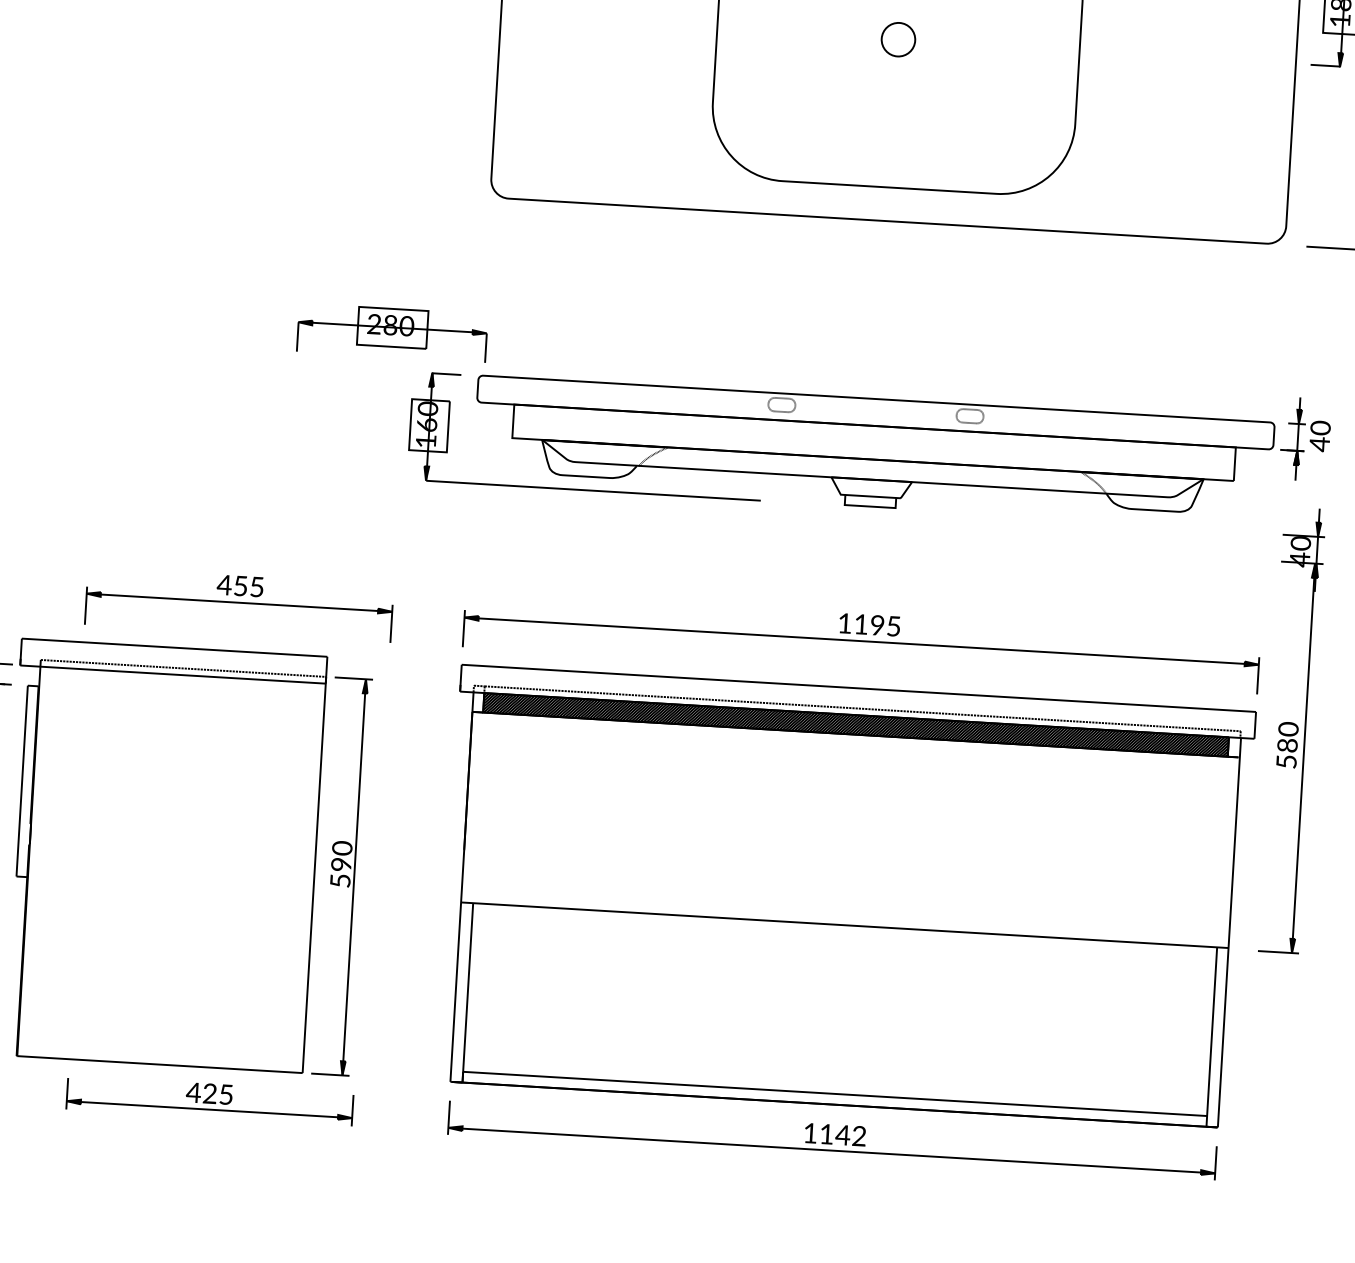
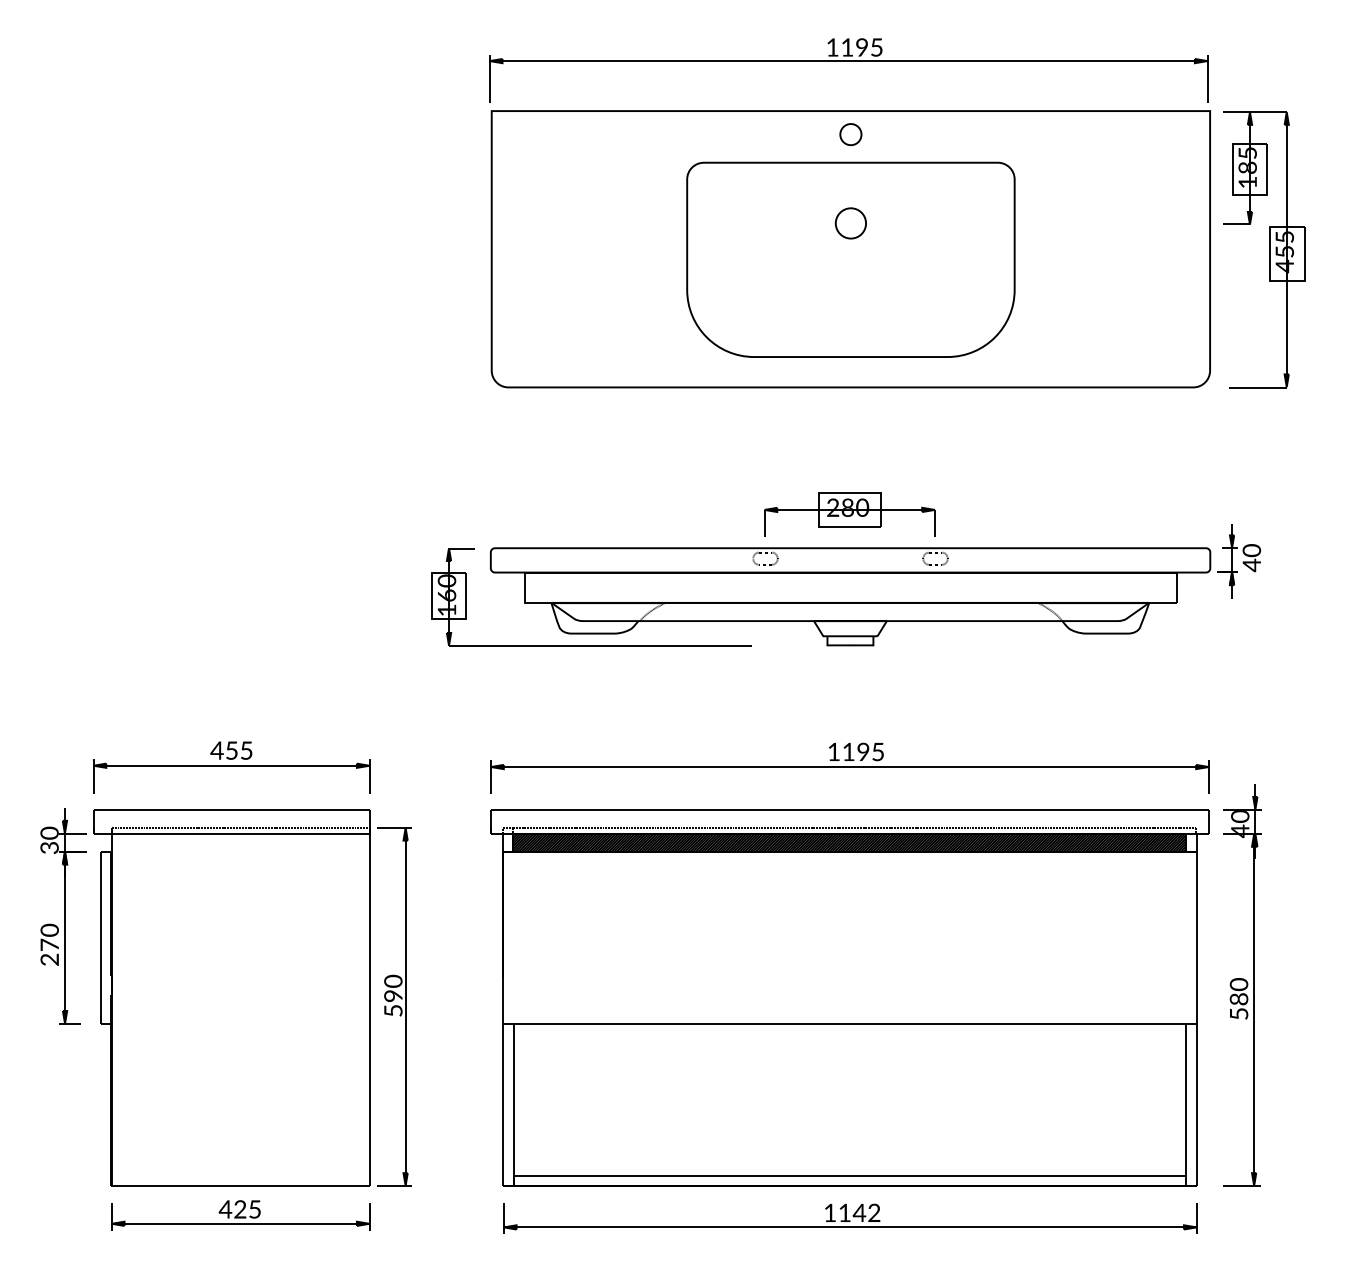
part: (391, 332) -> (849, 514), moved
part: (239, 604) -> (231, 767), moved
part: (1292, 730) -> (1242, 985), moved
part: (209, 1100) -> (240, 1215), moved

